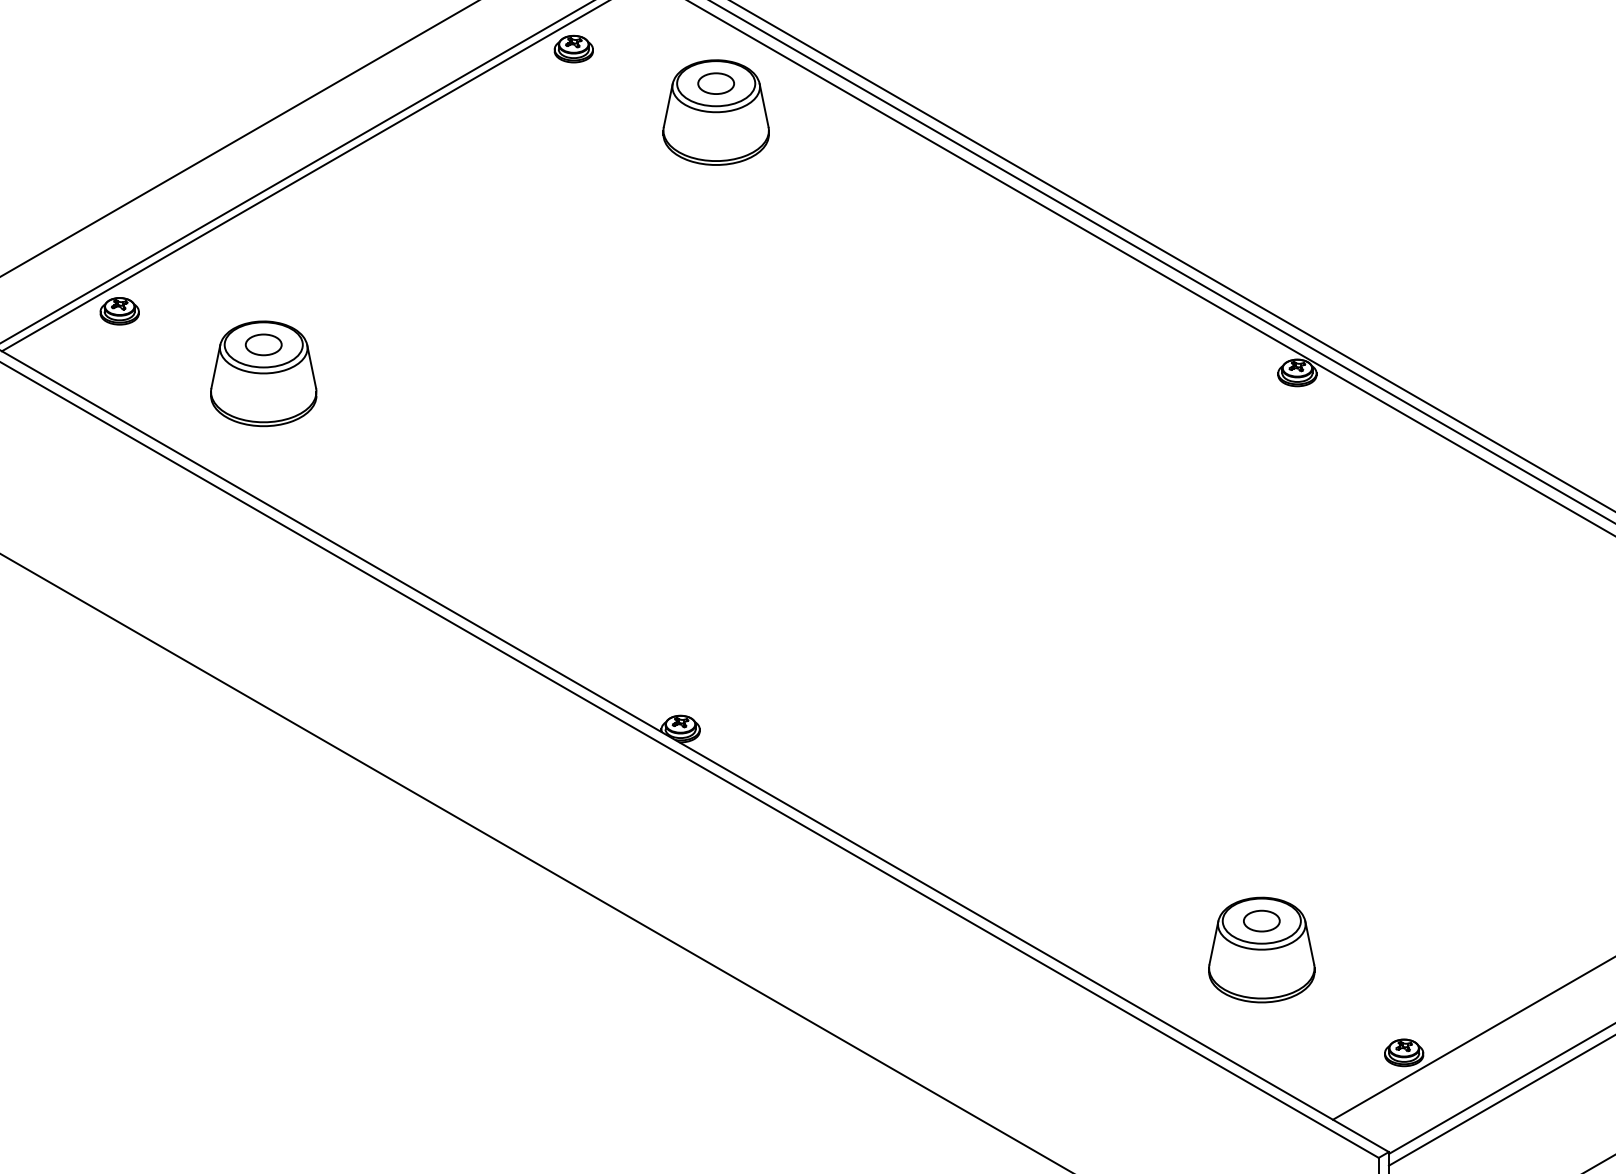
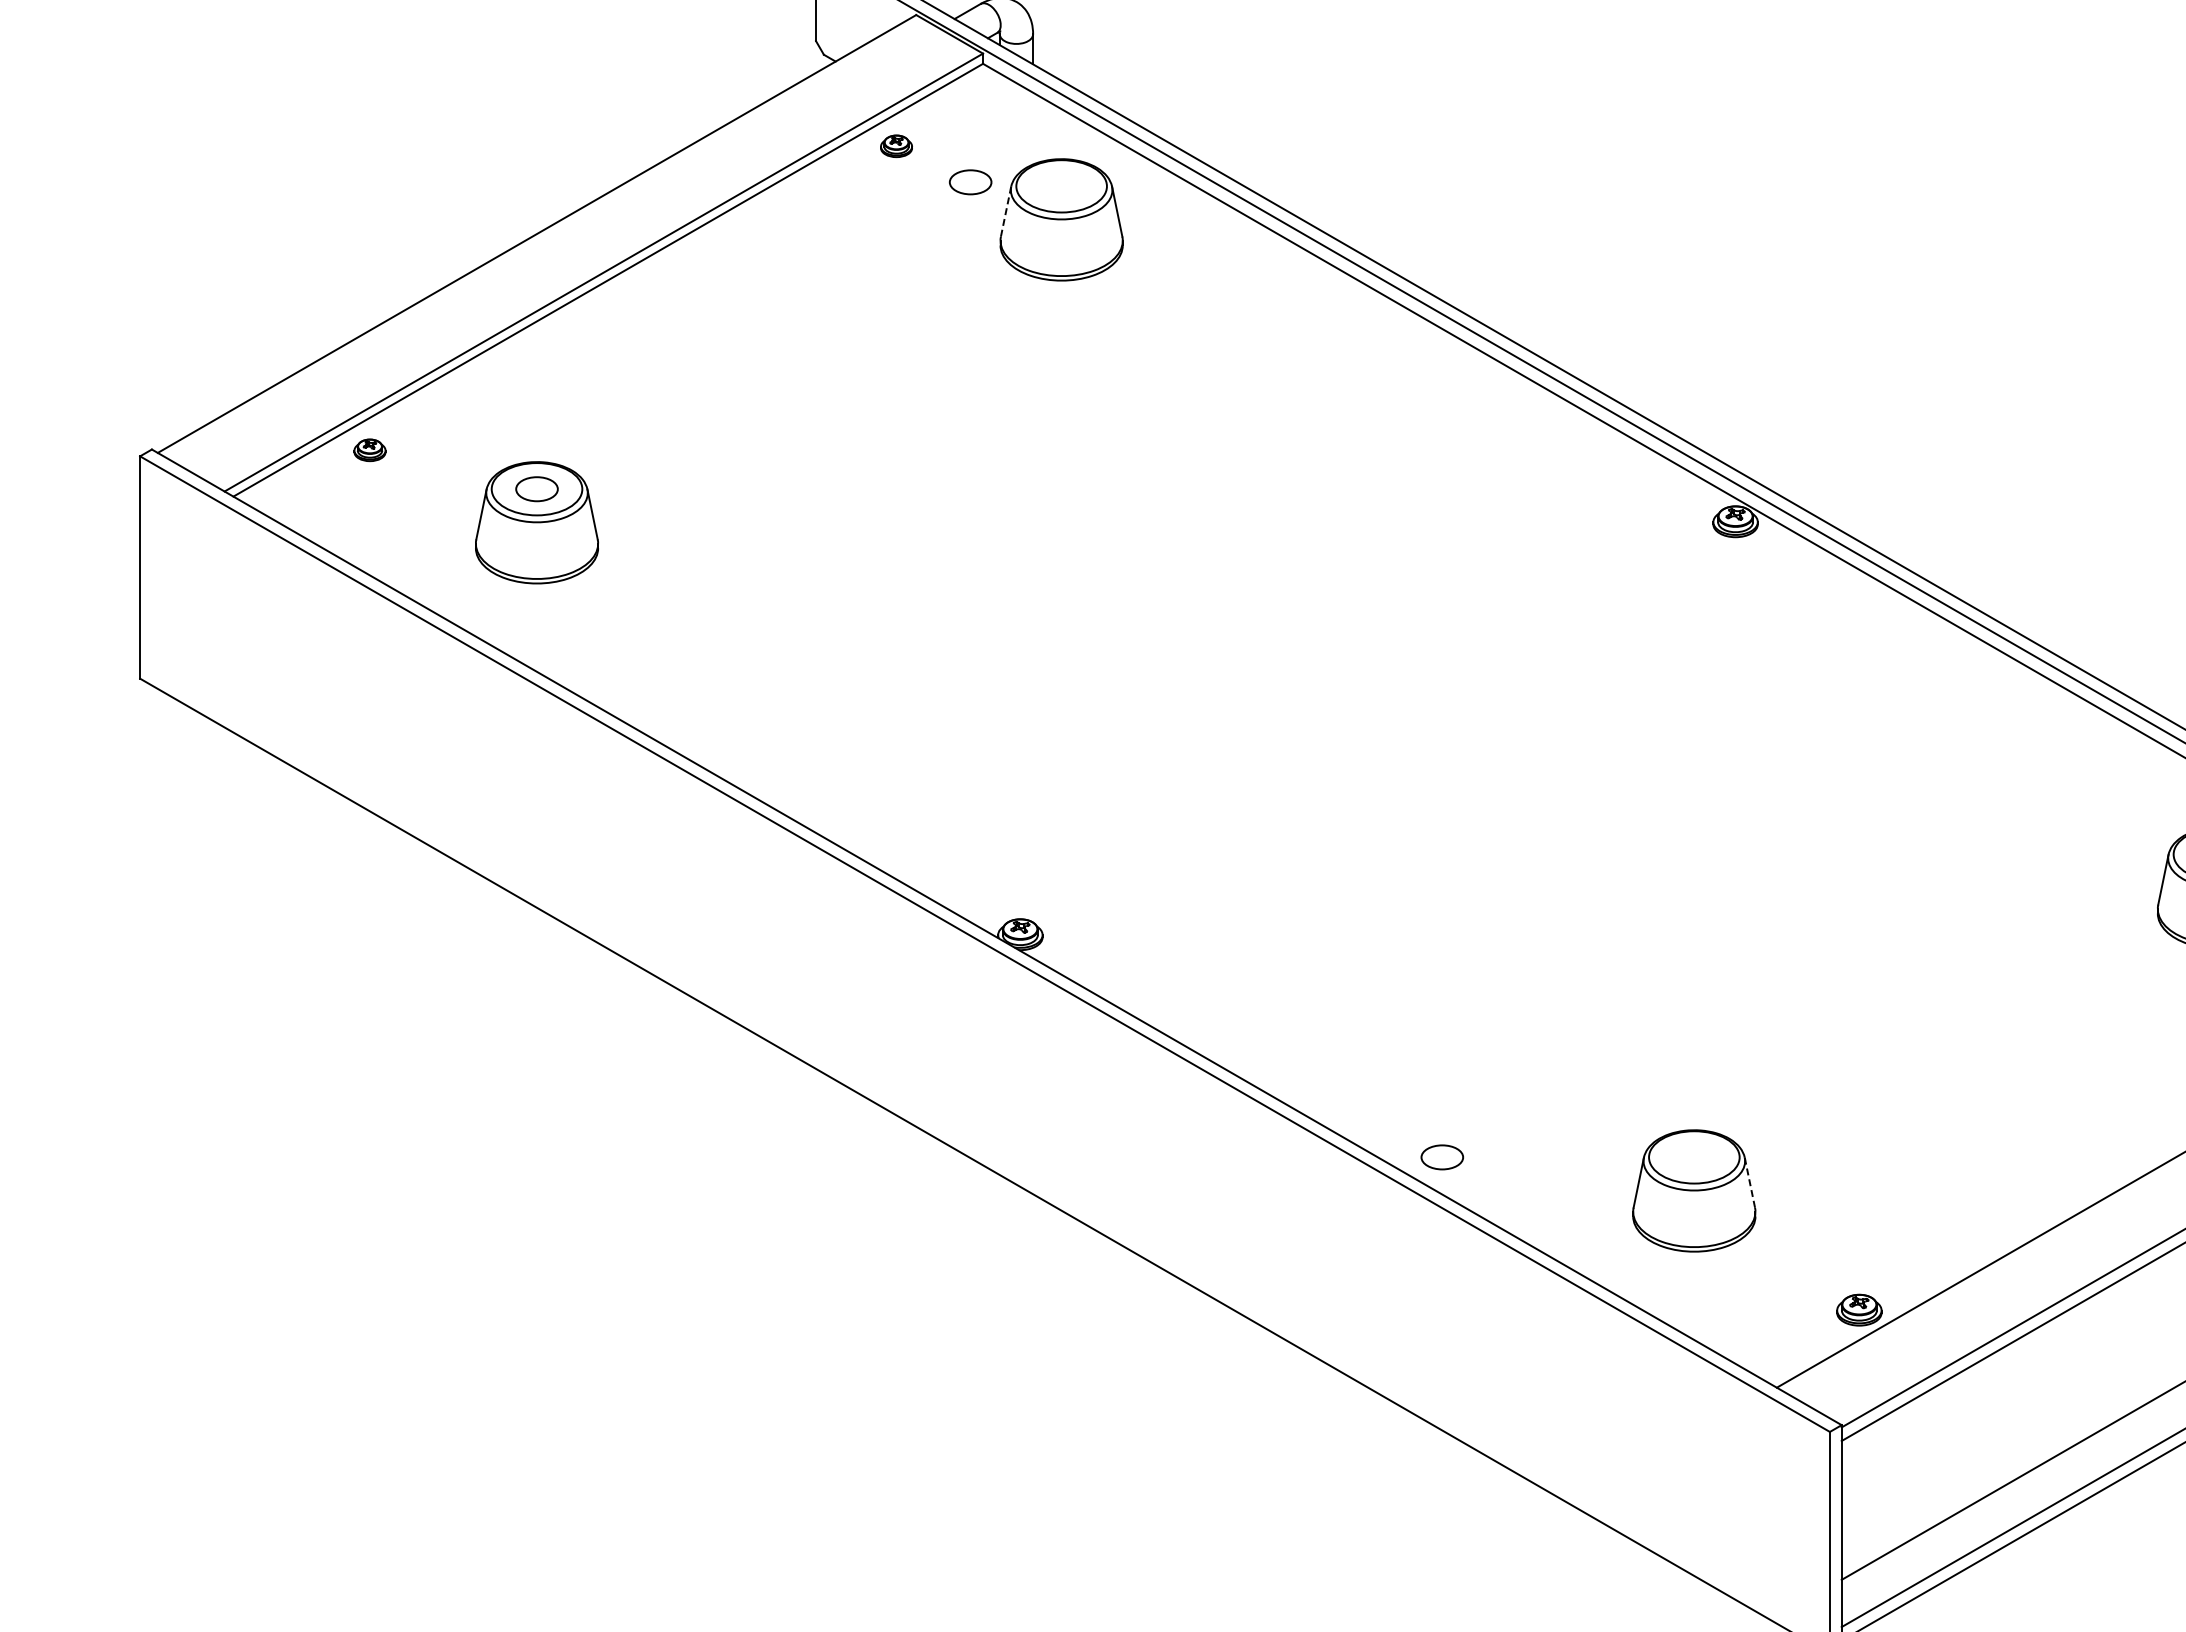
part: (573, 49) -> (896, 146), size x0.7
part: (716, 83) -> (970, 182), moved
line: (668, 105) -> (1006, 211), solid -> dashed
part: (119, 311) -> (369, 450), size x0.7
part: (1261, 921) -> (1442, 1157), moved
line: (1309, 942) -> (1749, 1182), solid -> dashed

